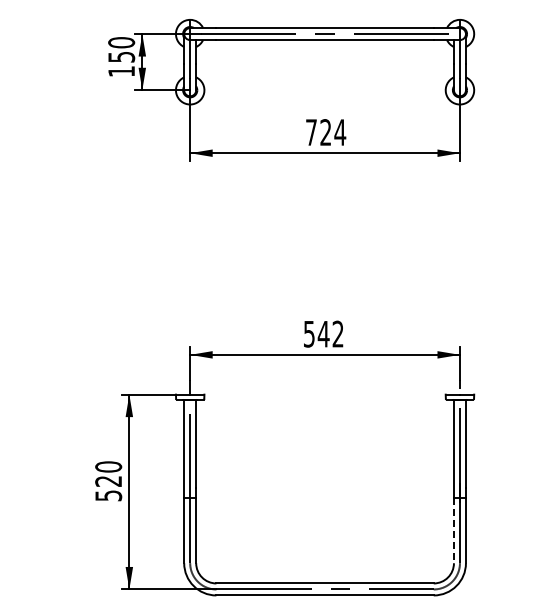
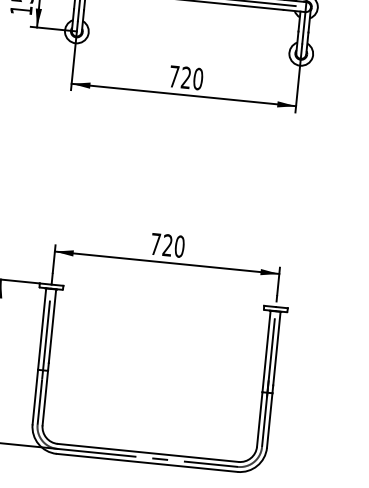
text: (340, 132) -> (198, 79), 724 -> 720
text: (323, 333) -> (167, 244), 542 -> 720
line: (453, 530) -> (259, 419), dashed -> solid

